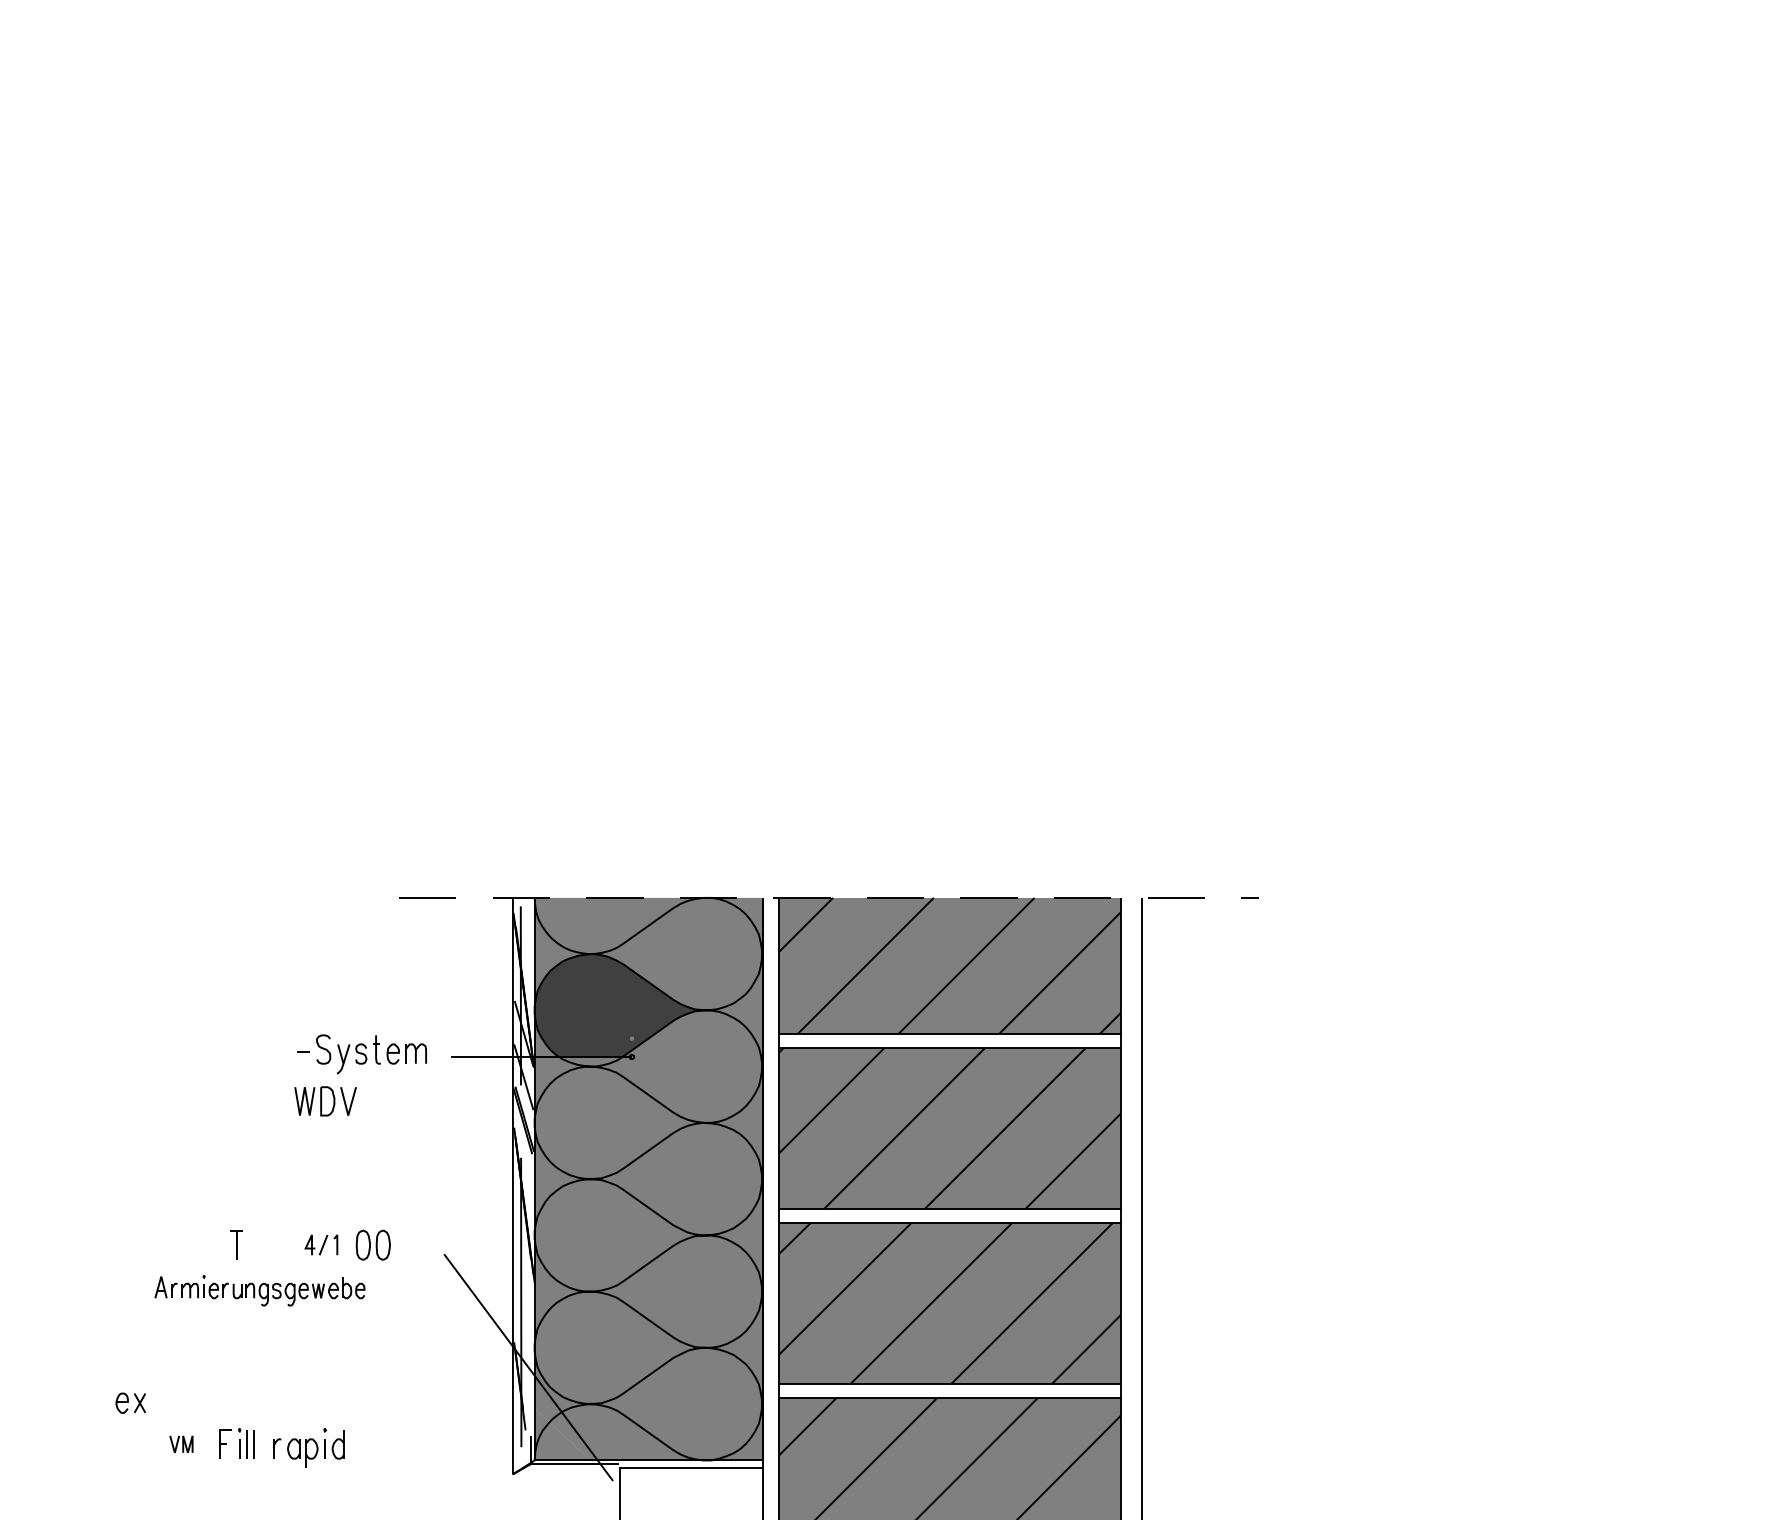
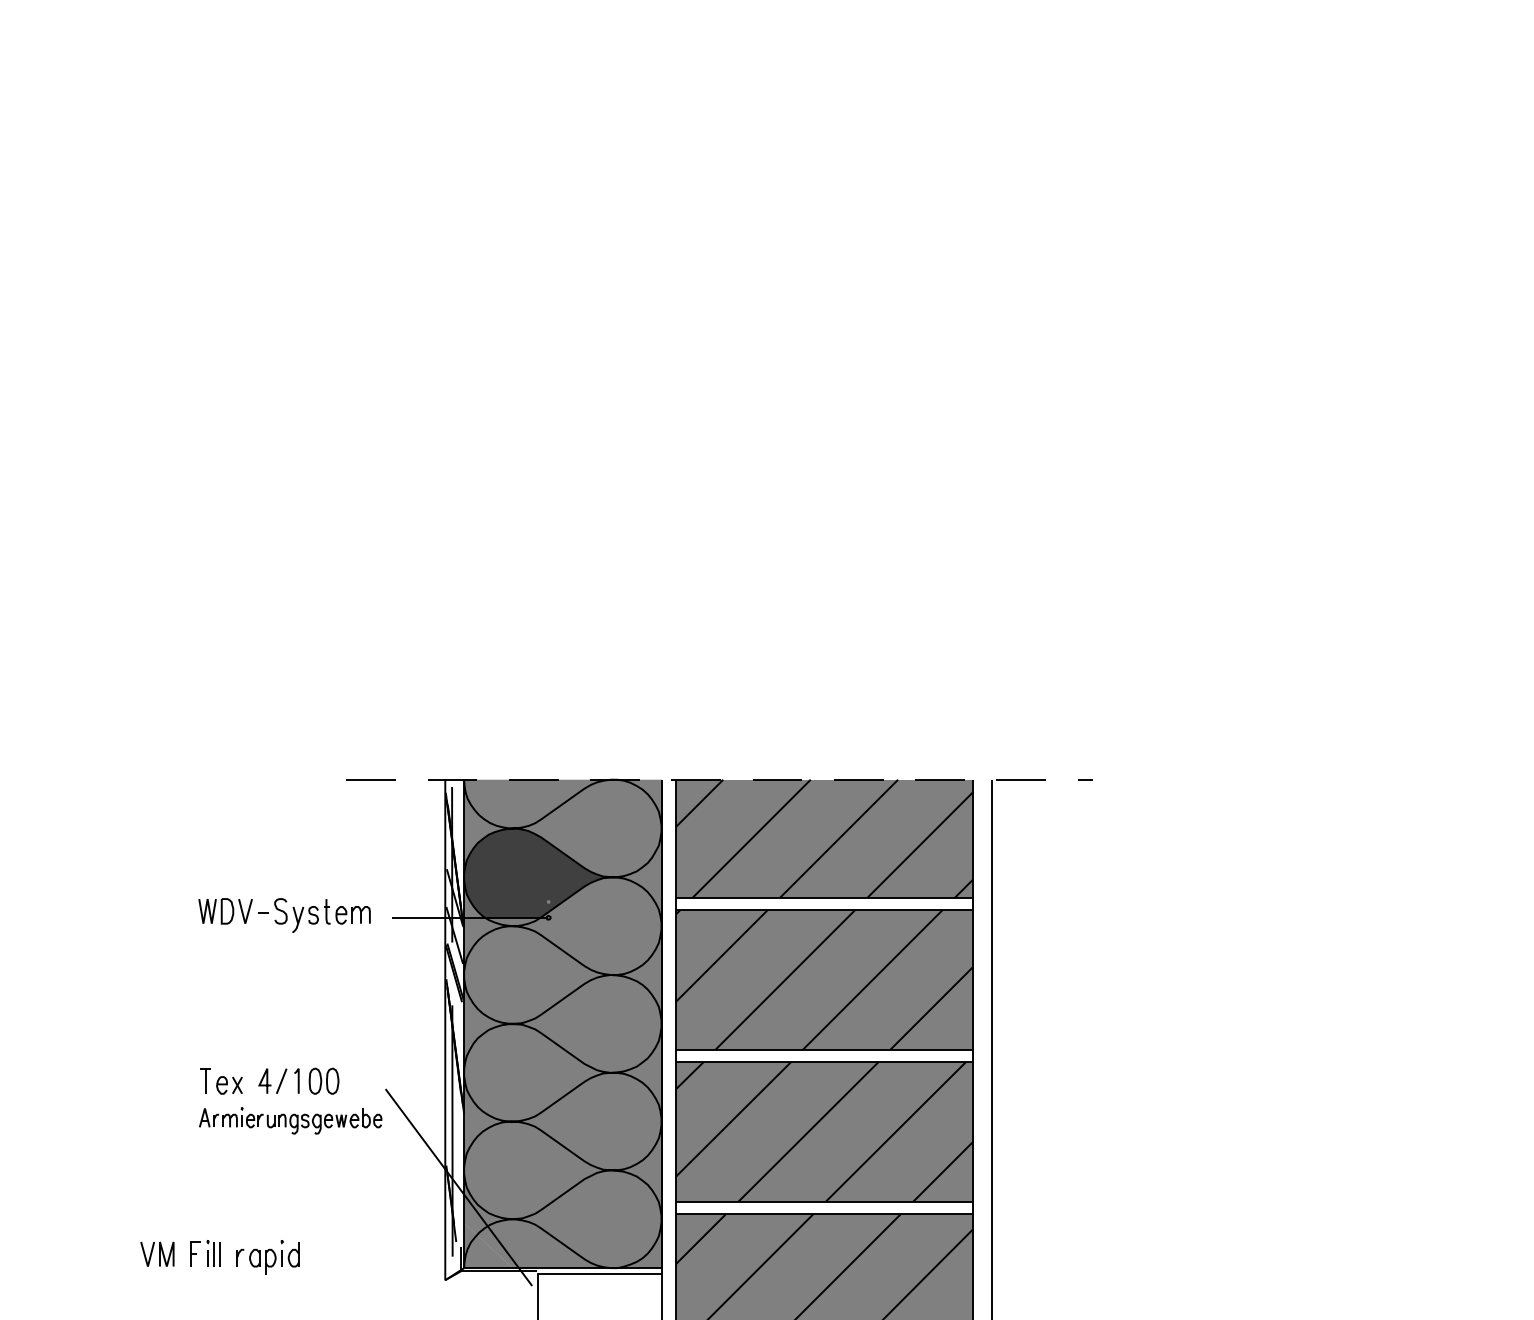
part: (325, 1101) -> (225, 911), moved
part: (320, 1244) -> (278, 1080), size x1.43
part: (259, 1290) -> (290, 1120), moved
part: (130, 1403) -> (229, 1085), moved
part: (181, 1443) -> (157, 1253), size x1.67

